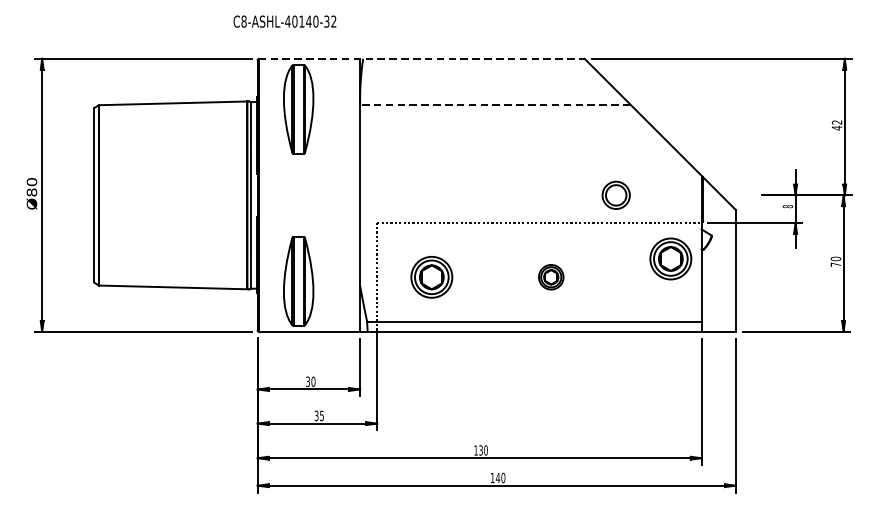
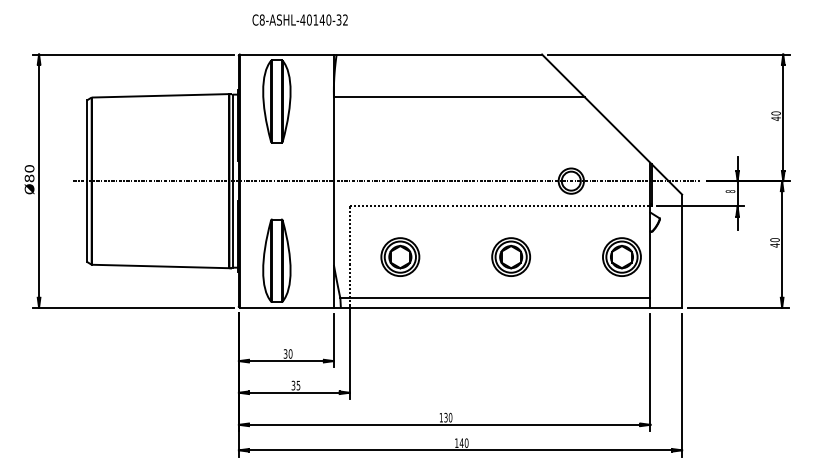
text: (284, 21) -> (299, 19), moved
line: (422, 58) -> (391, 54), dashed -> solid
line: (494, 105) -> (458, 97), dashed -> solid
text: (836, 122) -> (775, 113), 42 -> 40
line: (416, 195) -> (386, 181), added
part: (670, 258) -> (621, 256), moved
text: (835, 264) -> (774, 245), 70 -> 40
part: (550, 276) -> (510, 256), size x1.67

